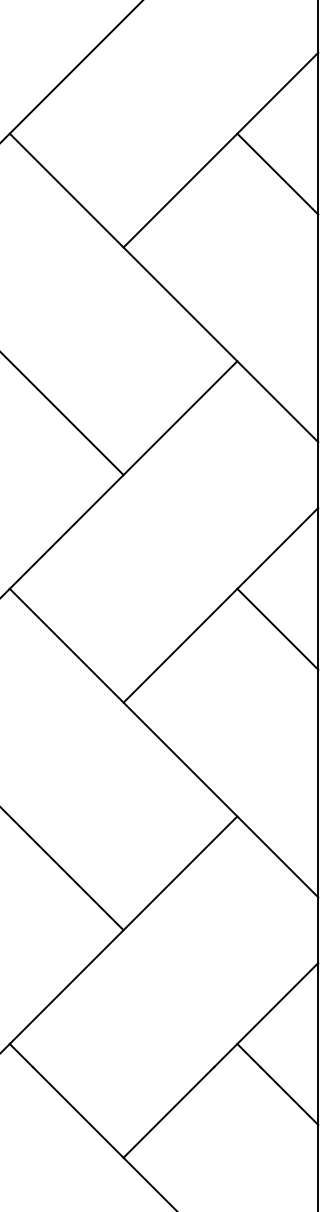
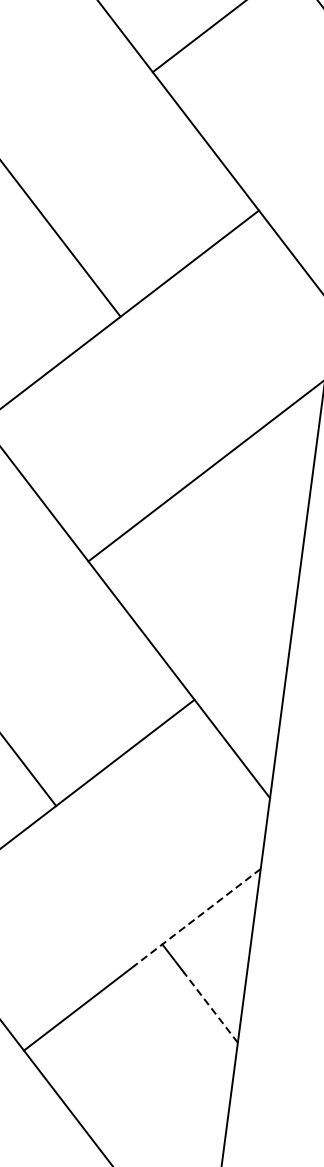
line: (277, 628) -> (264, 503), removed
line: (266, 1015) -> (197, 917), solid -> dashed
line: (289, 1096) -> (211, 1008), solid -> dashed

